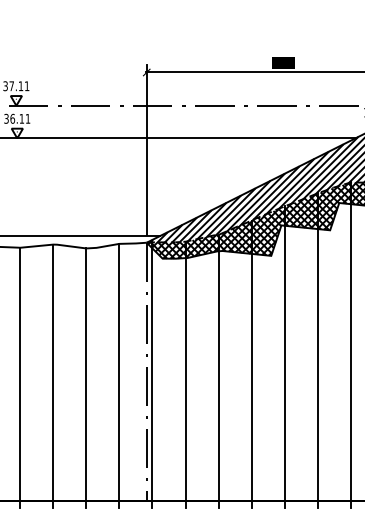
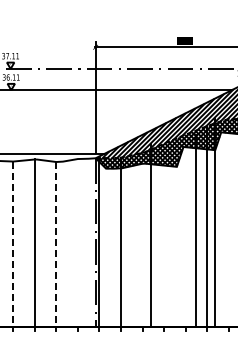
line: (350, 341) -> (214, 222), moved
line: (284, 353) -> (195, 230), moved
line: (252, 359) -> (151, 234), moved
line: (218, 367) -> (142, 239), removed
line: (118, 371) -> (77, 242), removed
line: (20, 374) -> (13, 244), solid -> dashed
line: (86, 374) -> (56, 244), solid -> dashed

